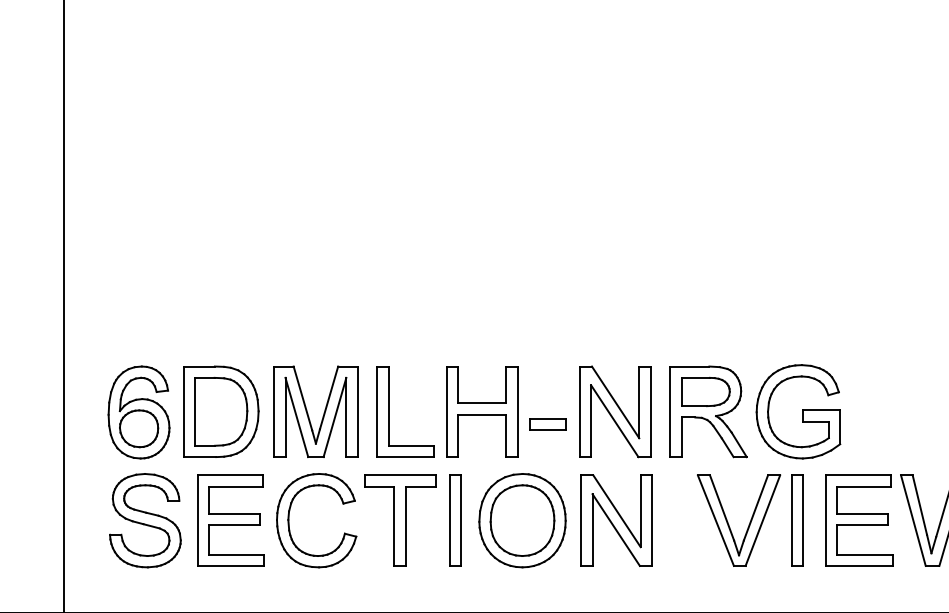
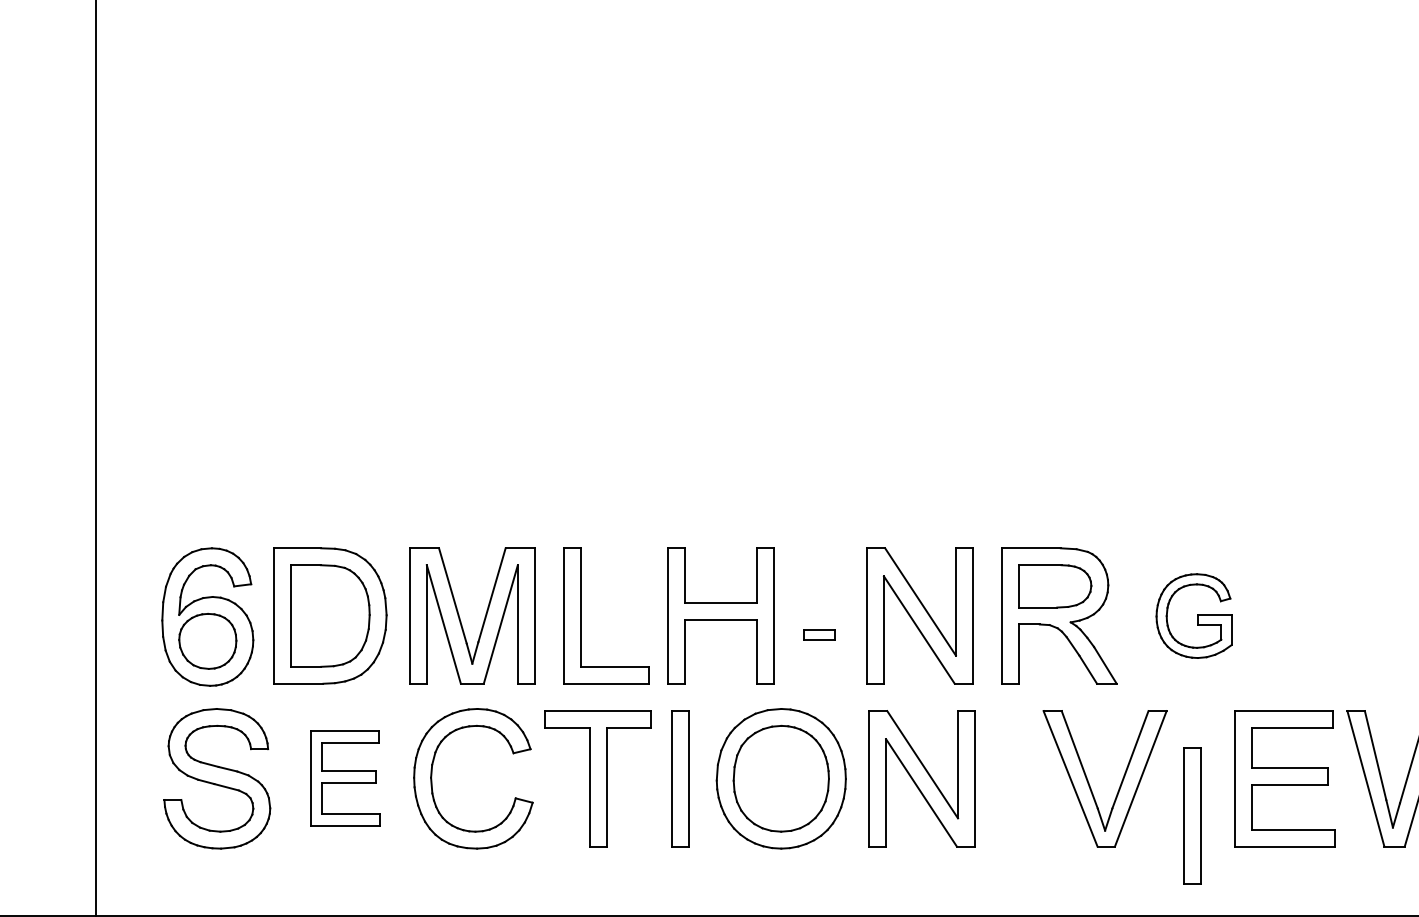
part: (798, 411) -> (1194, 615), size x0.6
part: (547, 424) -> (818, 634), size x0.6
part: (230, 520) -> (344, 778), size x0.7
part: (797, 520) -> (1192, 815), moved

